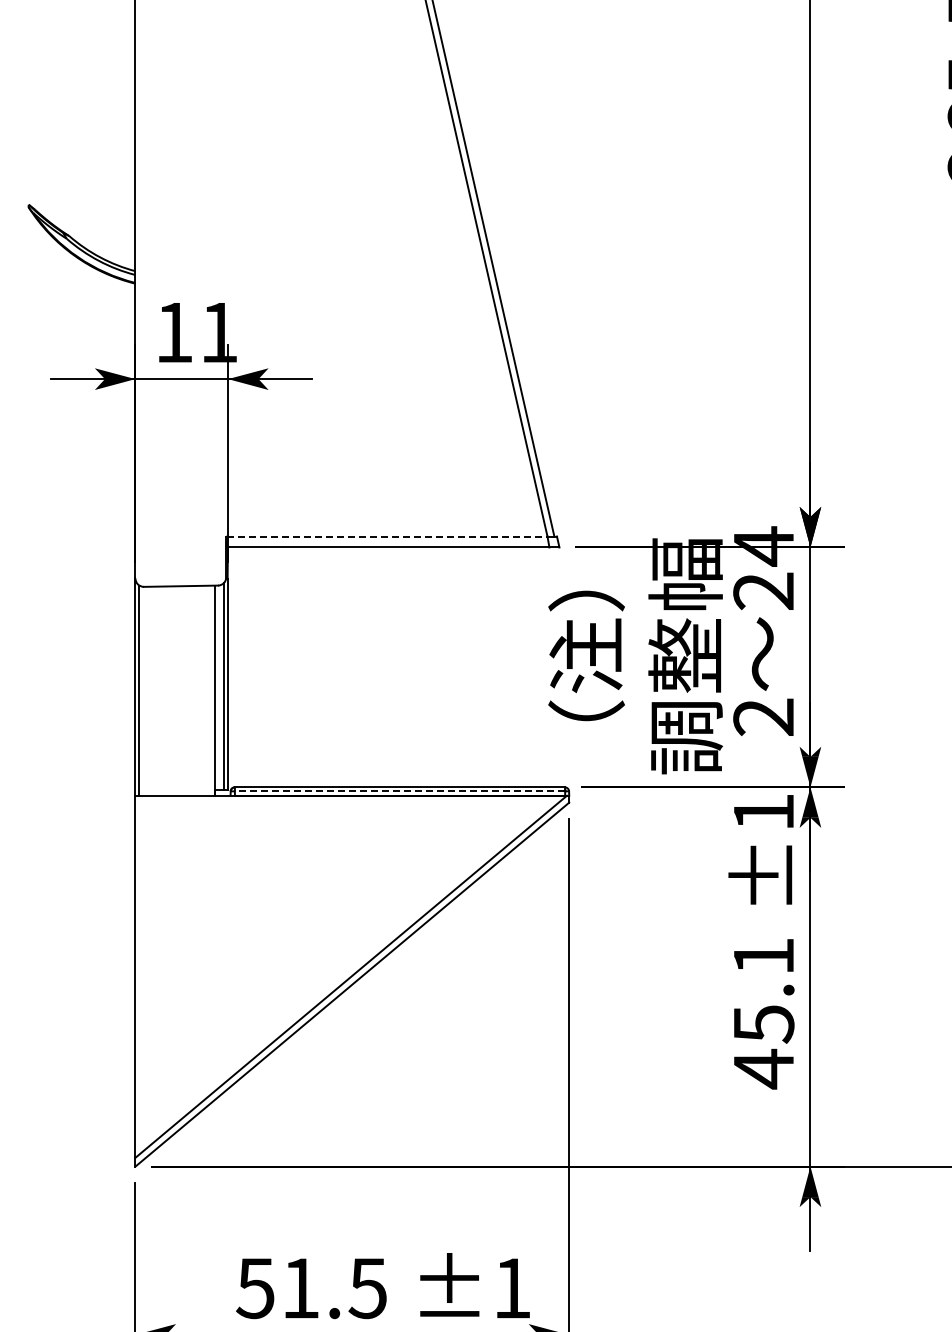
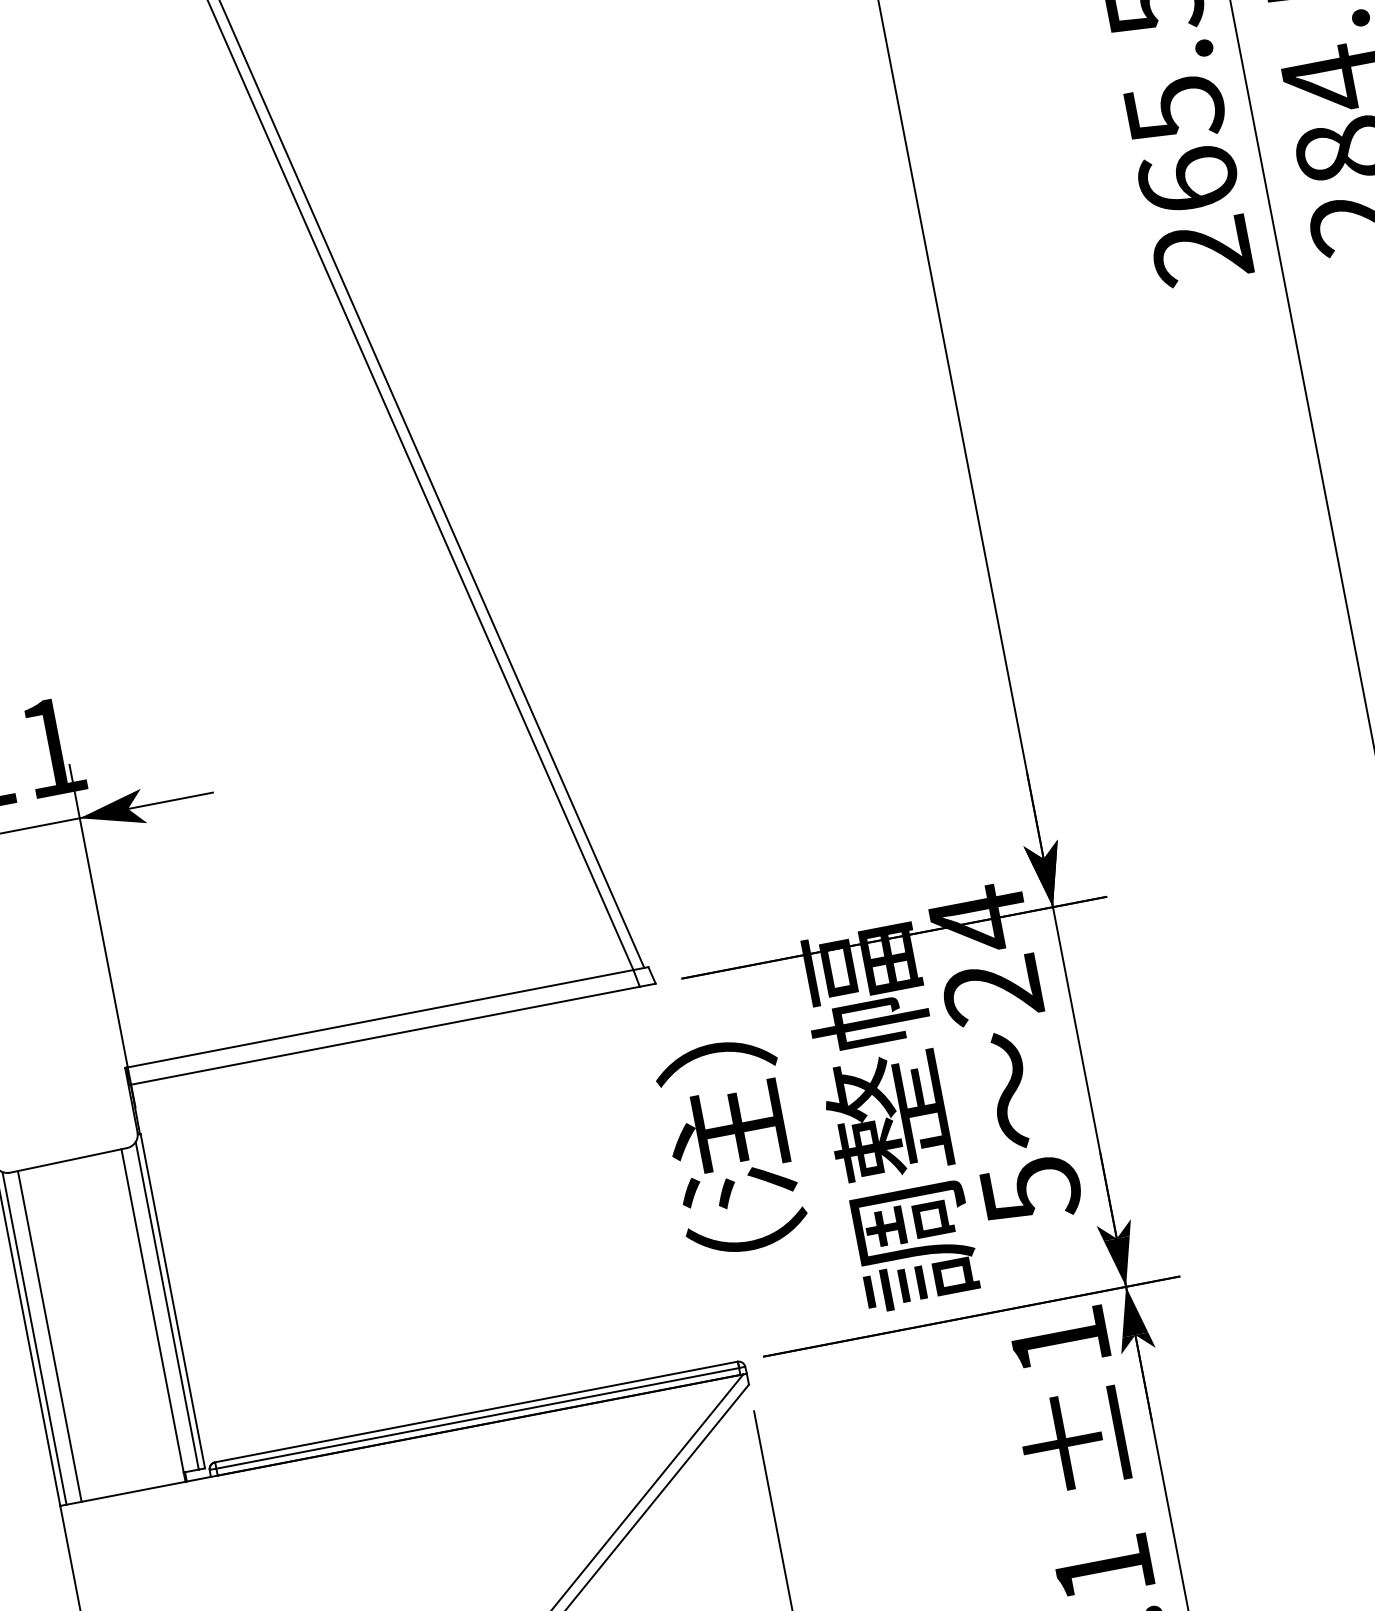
line: (387, 536) -> (380, 1018), dashed -> solid
line: (148, 690) -> (48, 1335), added
text: (763, 717) -> (1030, 1190), 2 -> 5
line: (399, 791) -> (476, 1418), dashed -> solid

